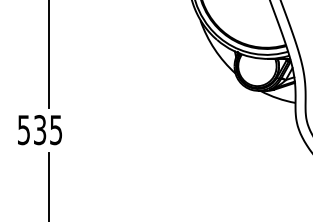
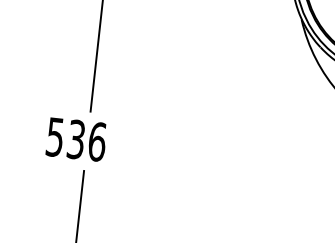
text: (56, 130) -> (97, 142), 535 -> 536

